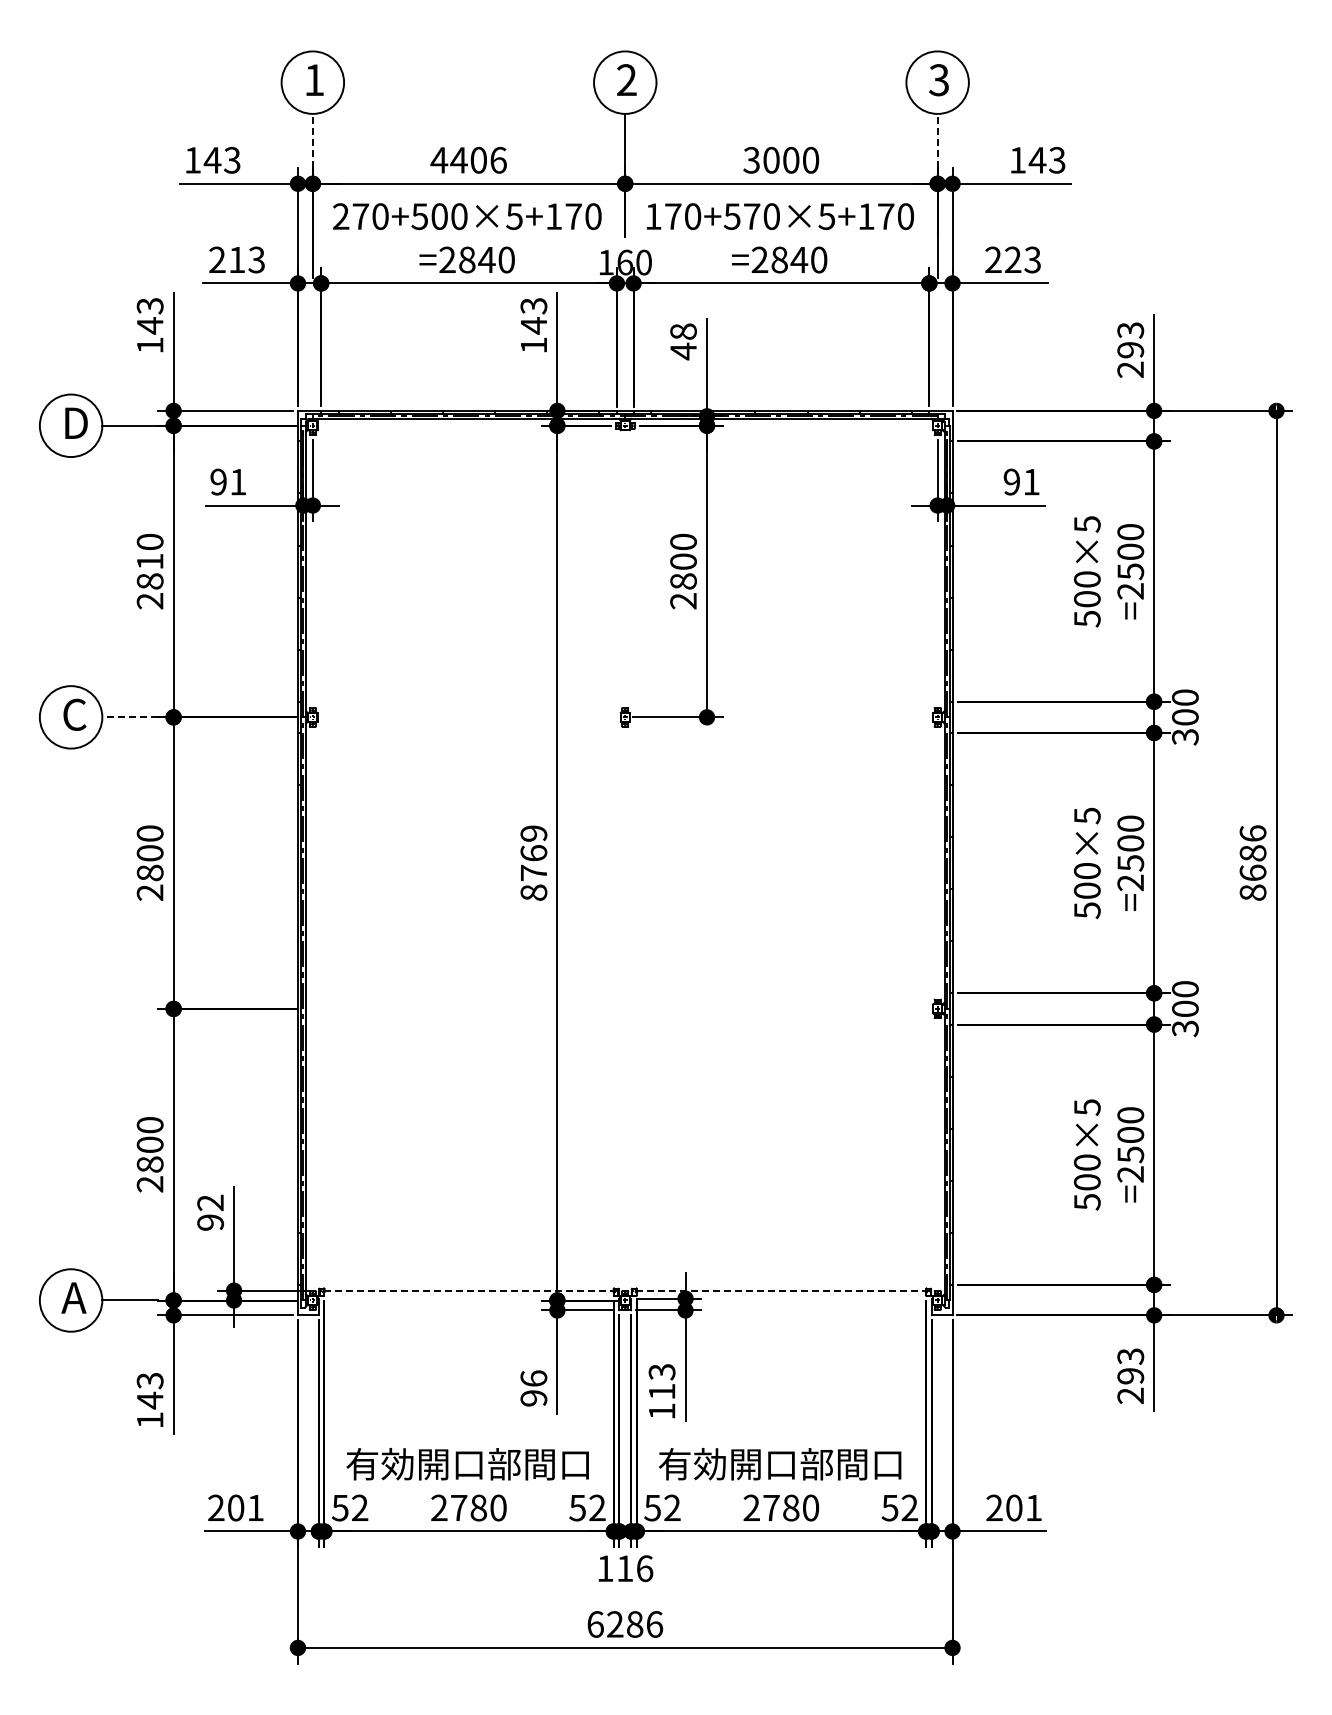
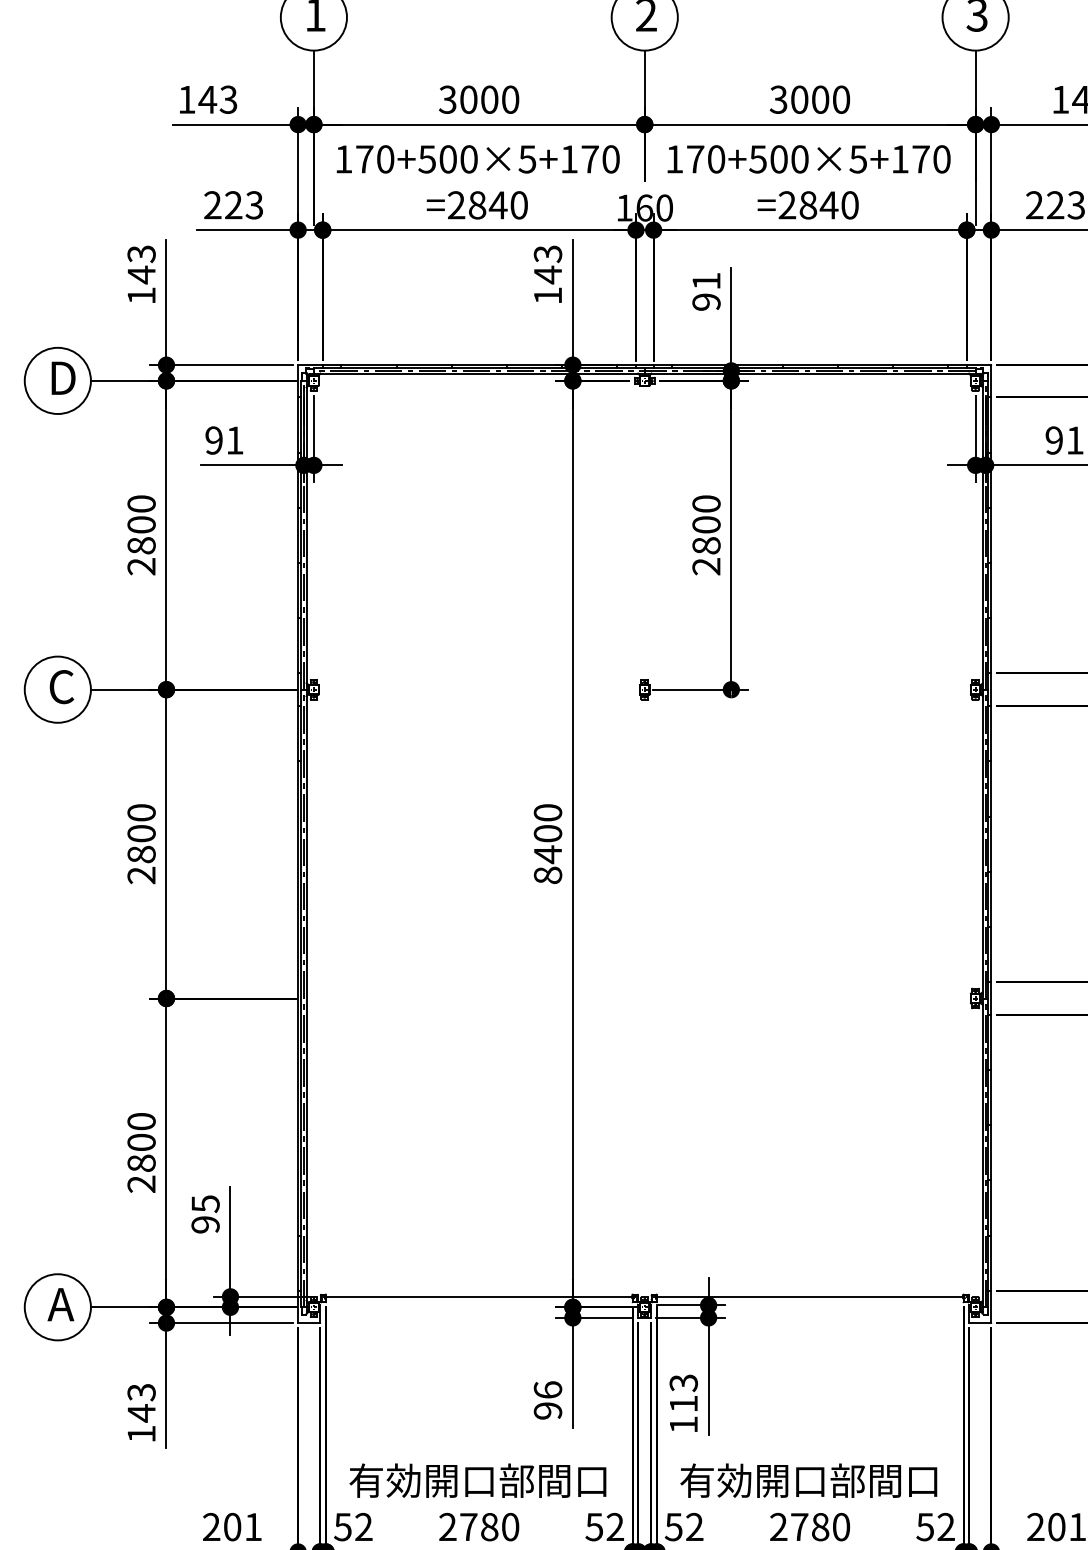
line: (312, 140) -> (313, 78), dashed -> solid
line: (937, 140) -> (975, 78), dashed -> solid
text: (468, 159) -> (478, 98), 4406 -> 3000
text: (341, 216) -> (344, 159), 270+500×5+170 -> 170+500×5+170
text: (752, 216) -> (779, 159), 170+570×5+170 -> 170+500×5+170
text: (237, 259) -> (234, 204), 213 -> 223
text: (683, 341) -> (706, 291), 48 -> 91
text: (149, 561) -> (140, 524), 2810 -> 2800
line: (130, 717) -> (120, 689), dashed -> solid
text: (533, 853) -> (547, 833), 8769 -> 8400
text: (210, 1202) -> (205, 1203), 92 -> 95
line: (469, 1290) -> (479, 1296), dashed -> solid
line: (781, 1290) -> (810, 1296), dashed -> solid

